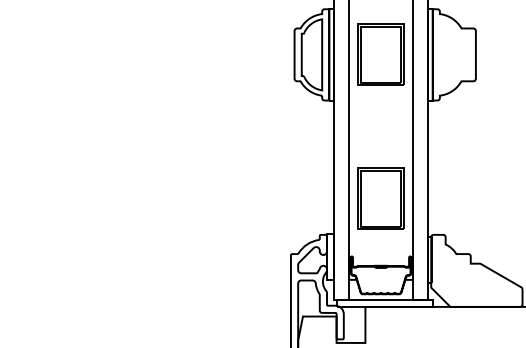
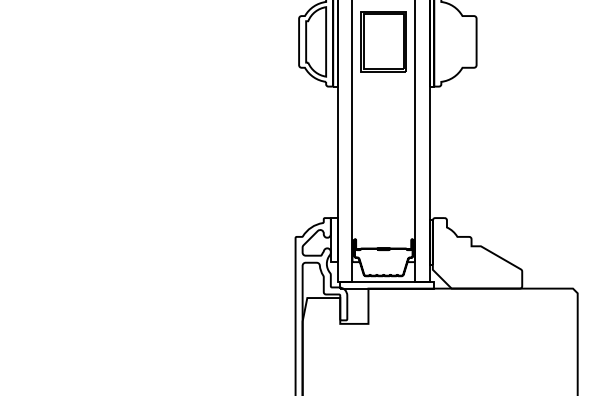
part: (380, 198) -> (383, 182), removed

